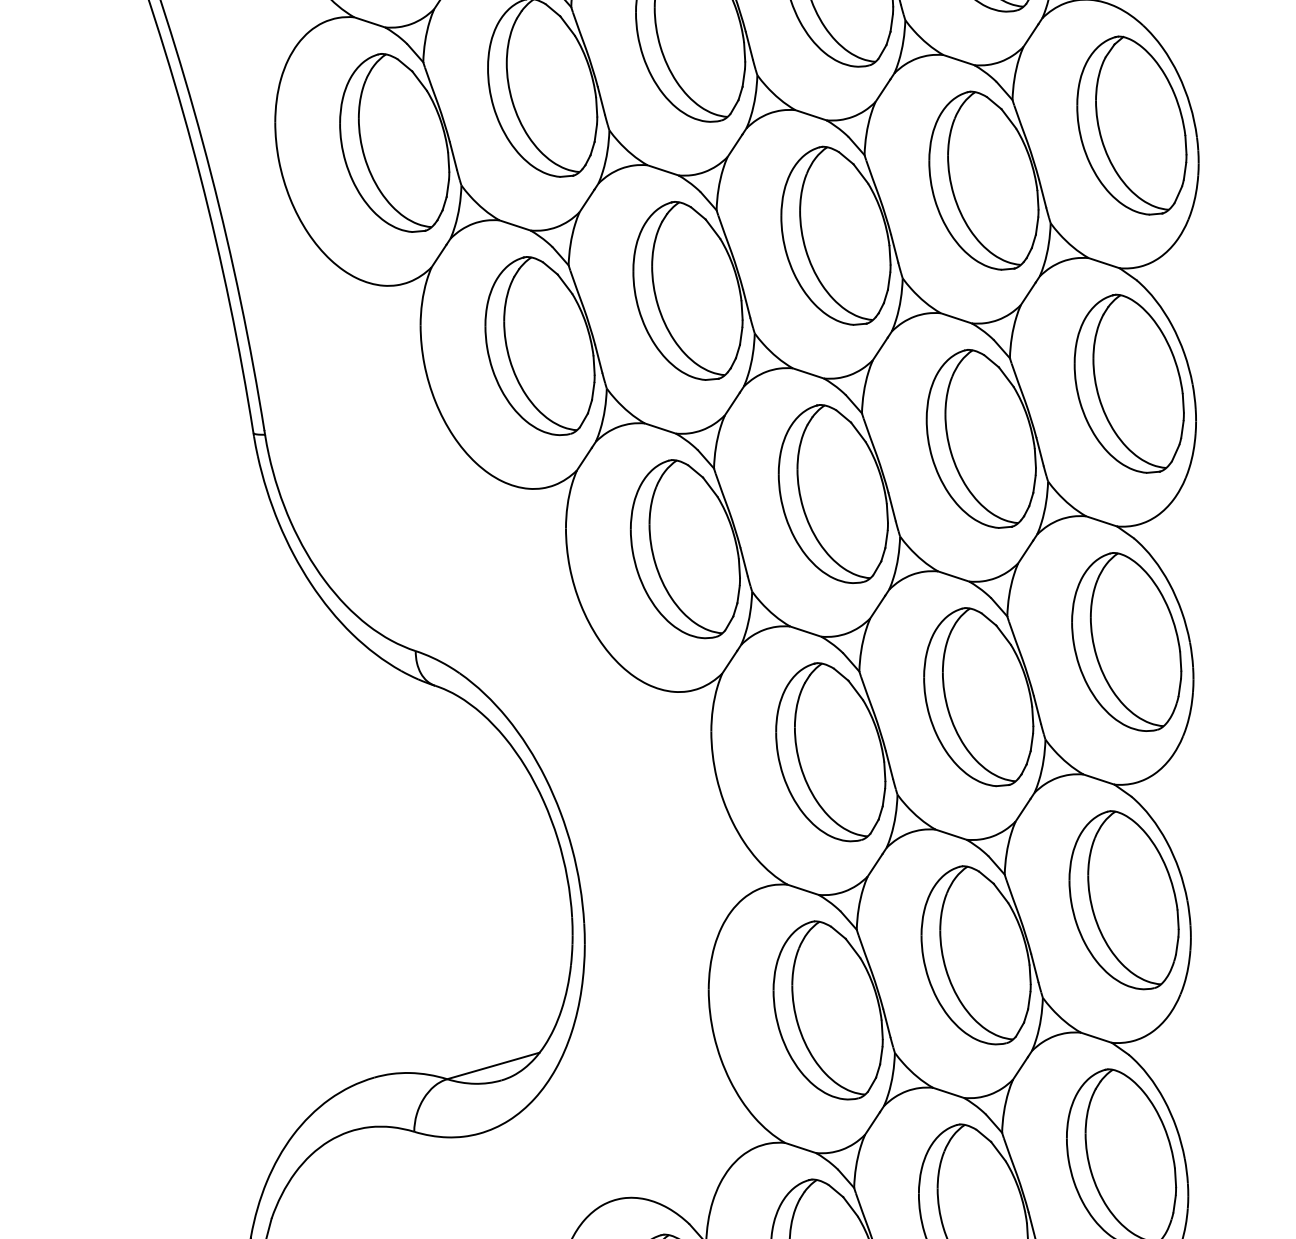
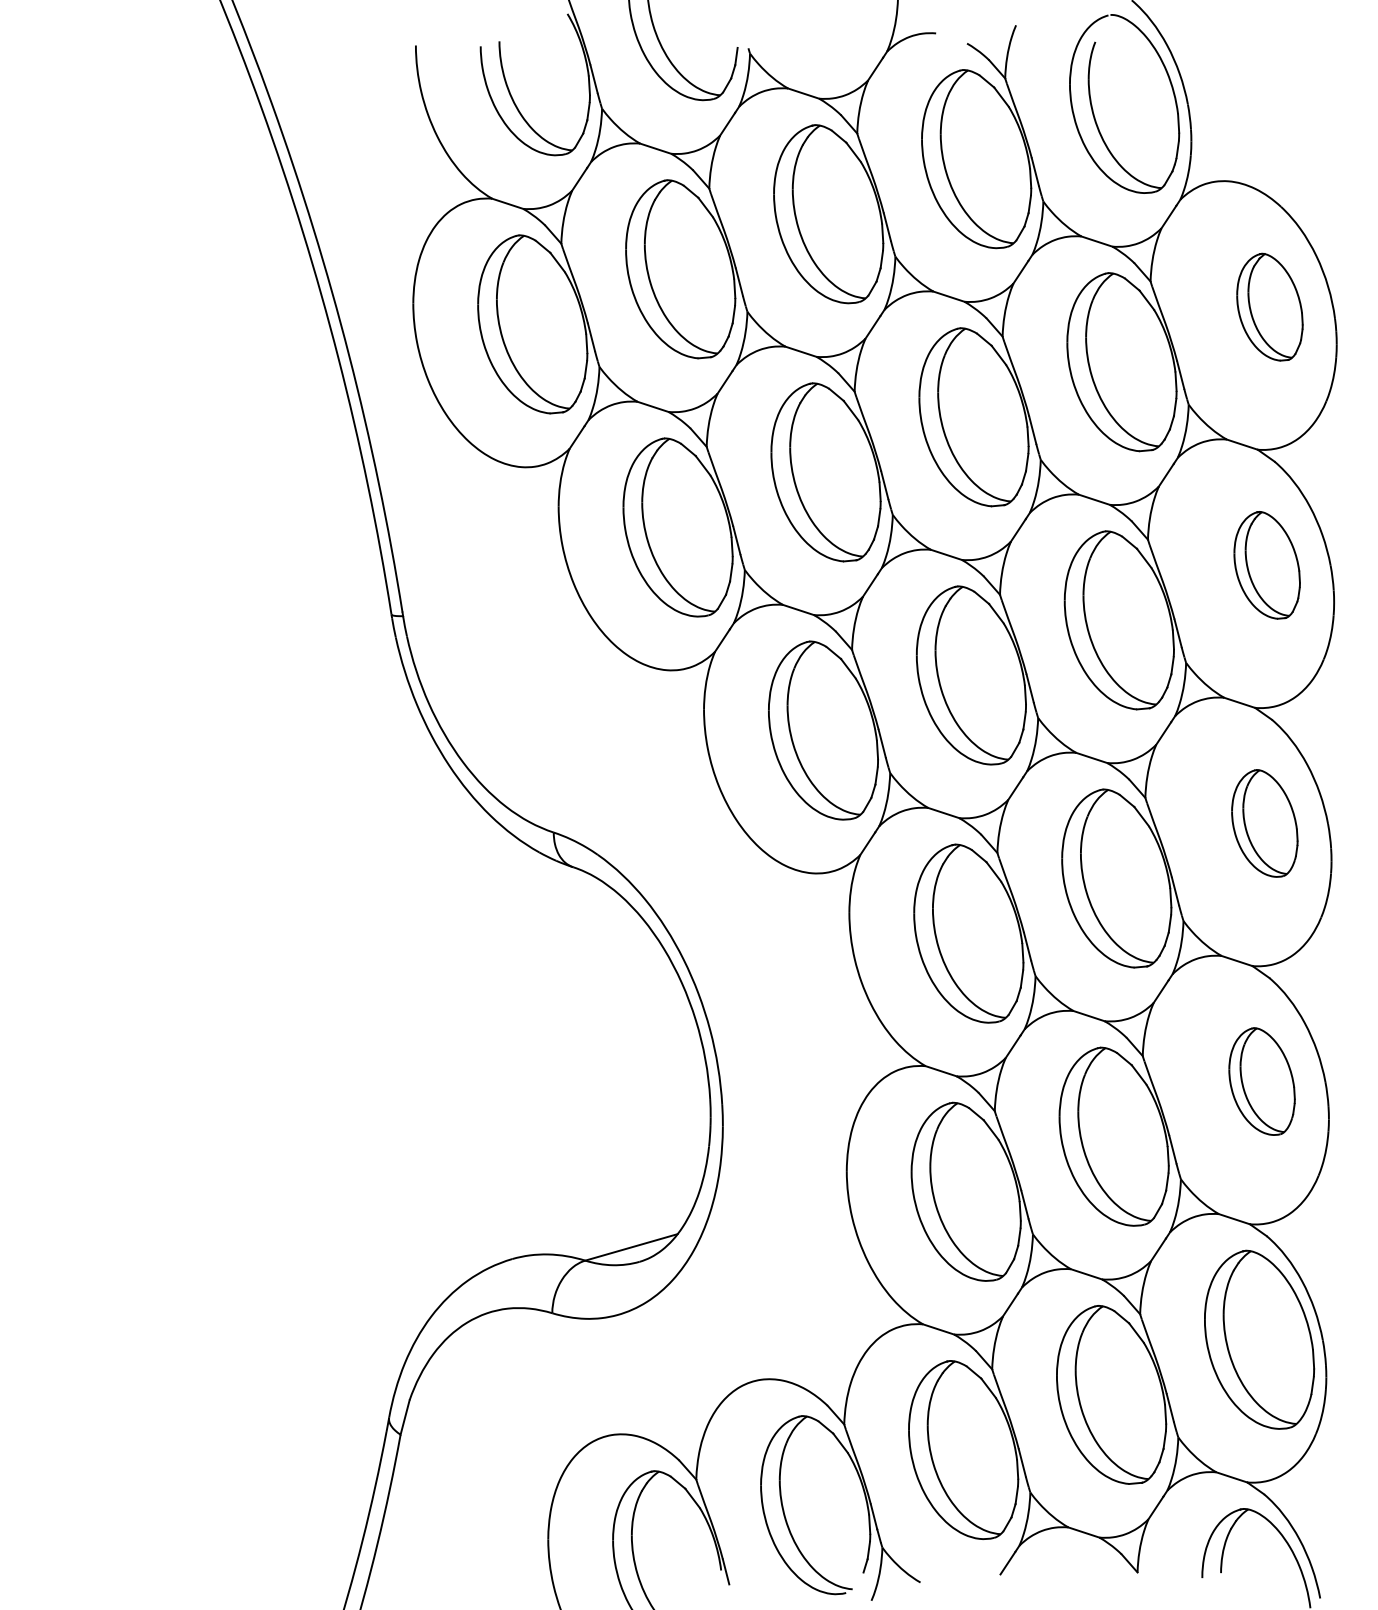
part: (1131, 126) -> (1269, 307), size x0.6
part: (1128, 384) -> (1266, 565), size x0.6
part: (1126, 642) -> (1264, 823), size x0.6
part: (1123, 900) -> (1261, 1081), size x0.6

